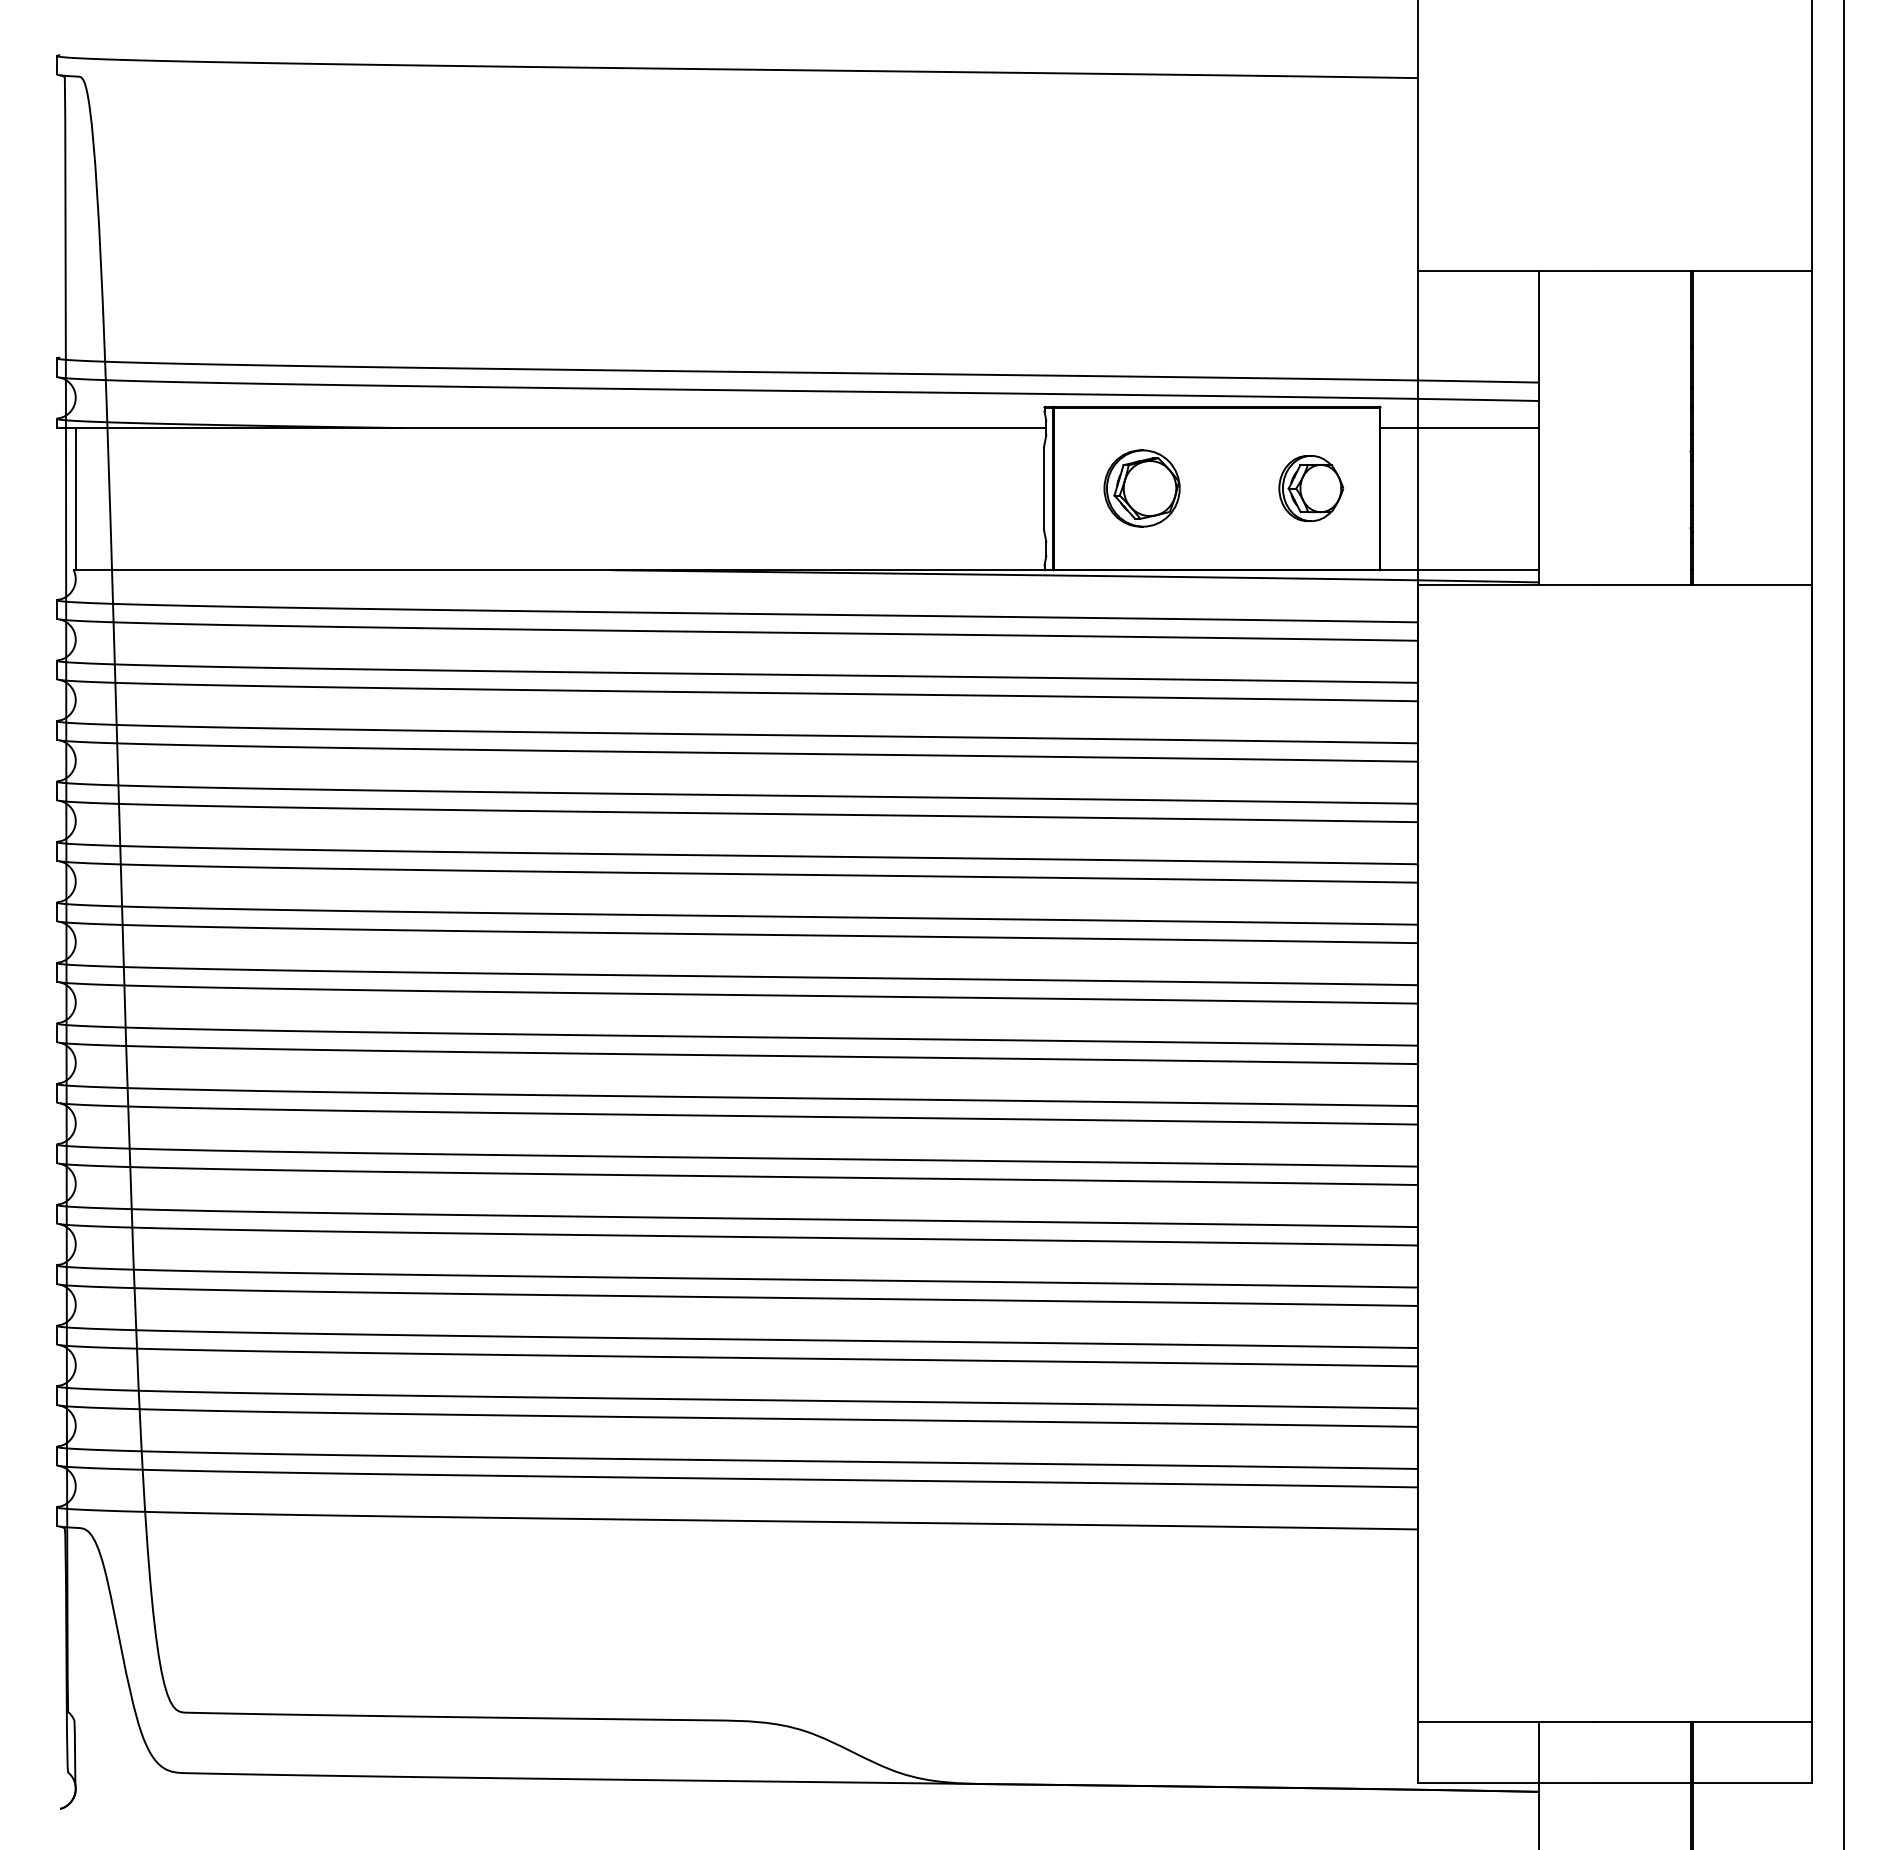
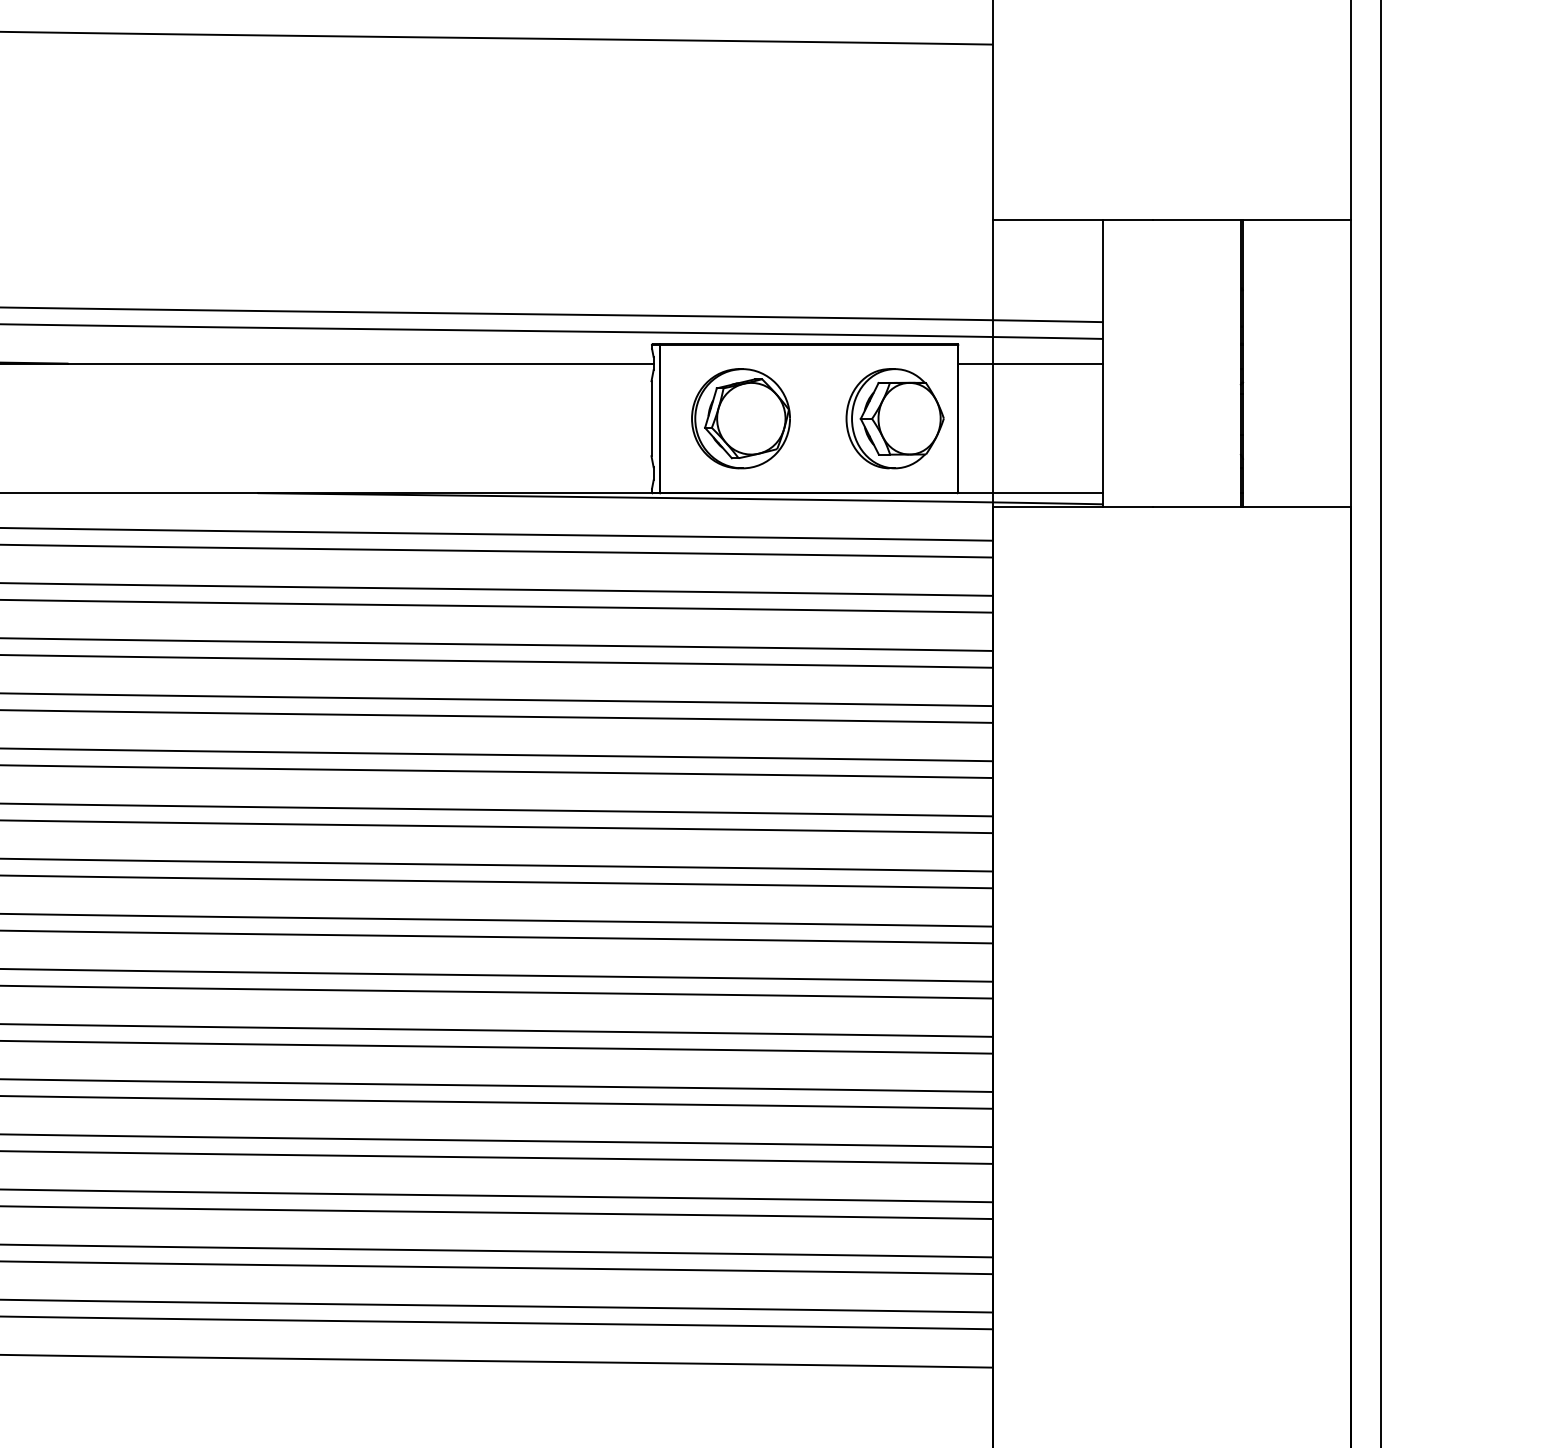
part: (1141, 488) -> (740, 418), size x1.43
part: (1311, 488) -> (895, 418), size x1.67

